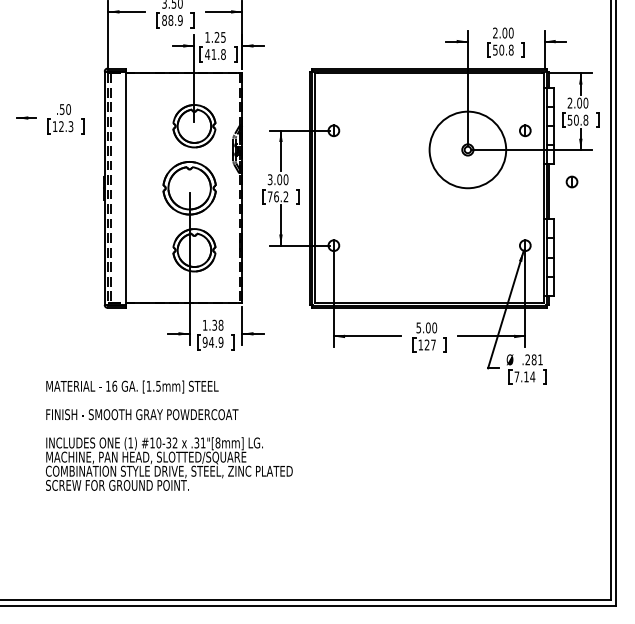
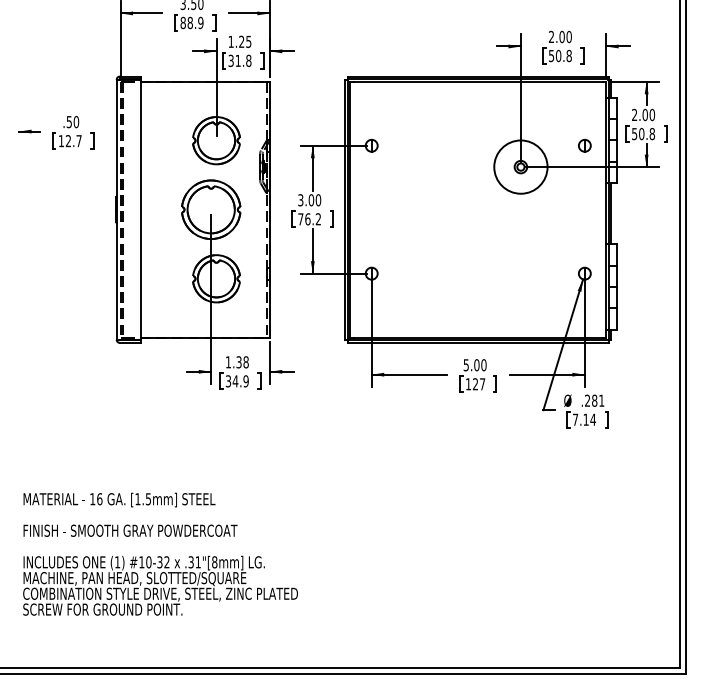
text: (207, 54) -> (231, 60), 41.8 -> 31.8
text: (70, 126) -> (78, 141), 12.3 -> 12.7
circle: (467, 149) -> (520, 166), size x0.62
part: (571, 181) -> (636, 202), removed
text: (205, 342) -> (228, 381), 94.9 -> 34.9
text: (169, 435) -> (160, 553), moved

